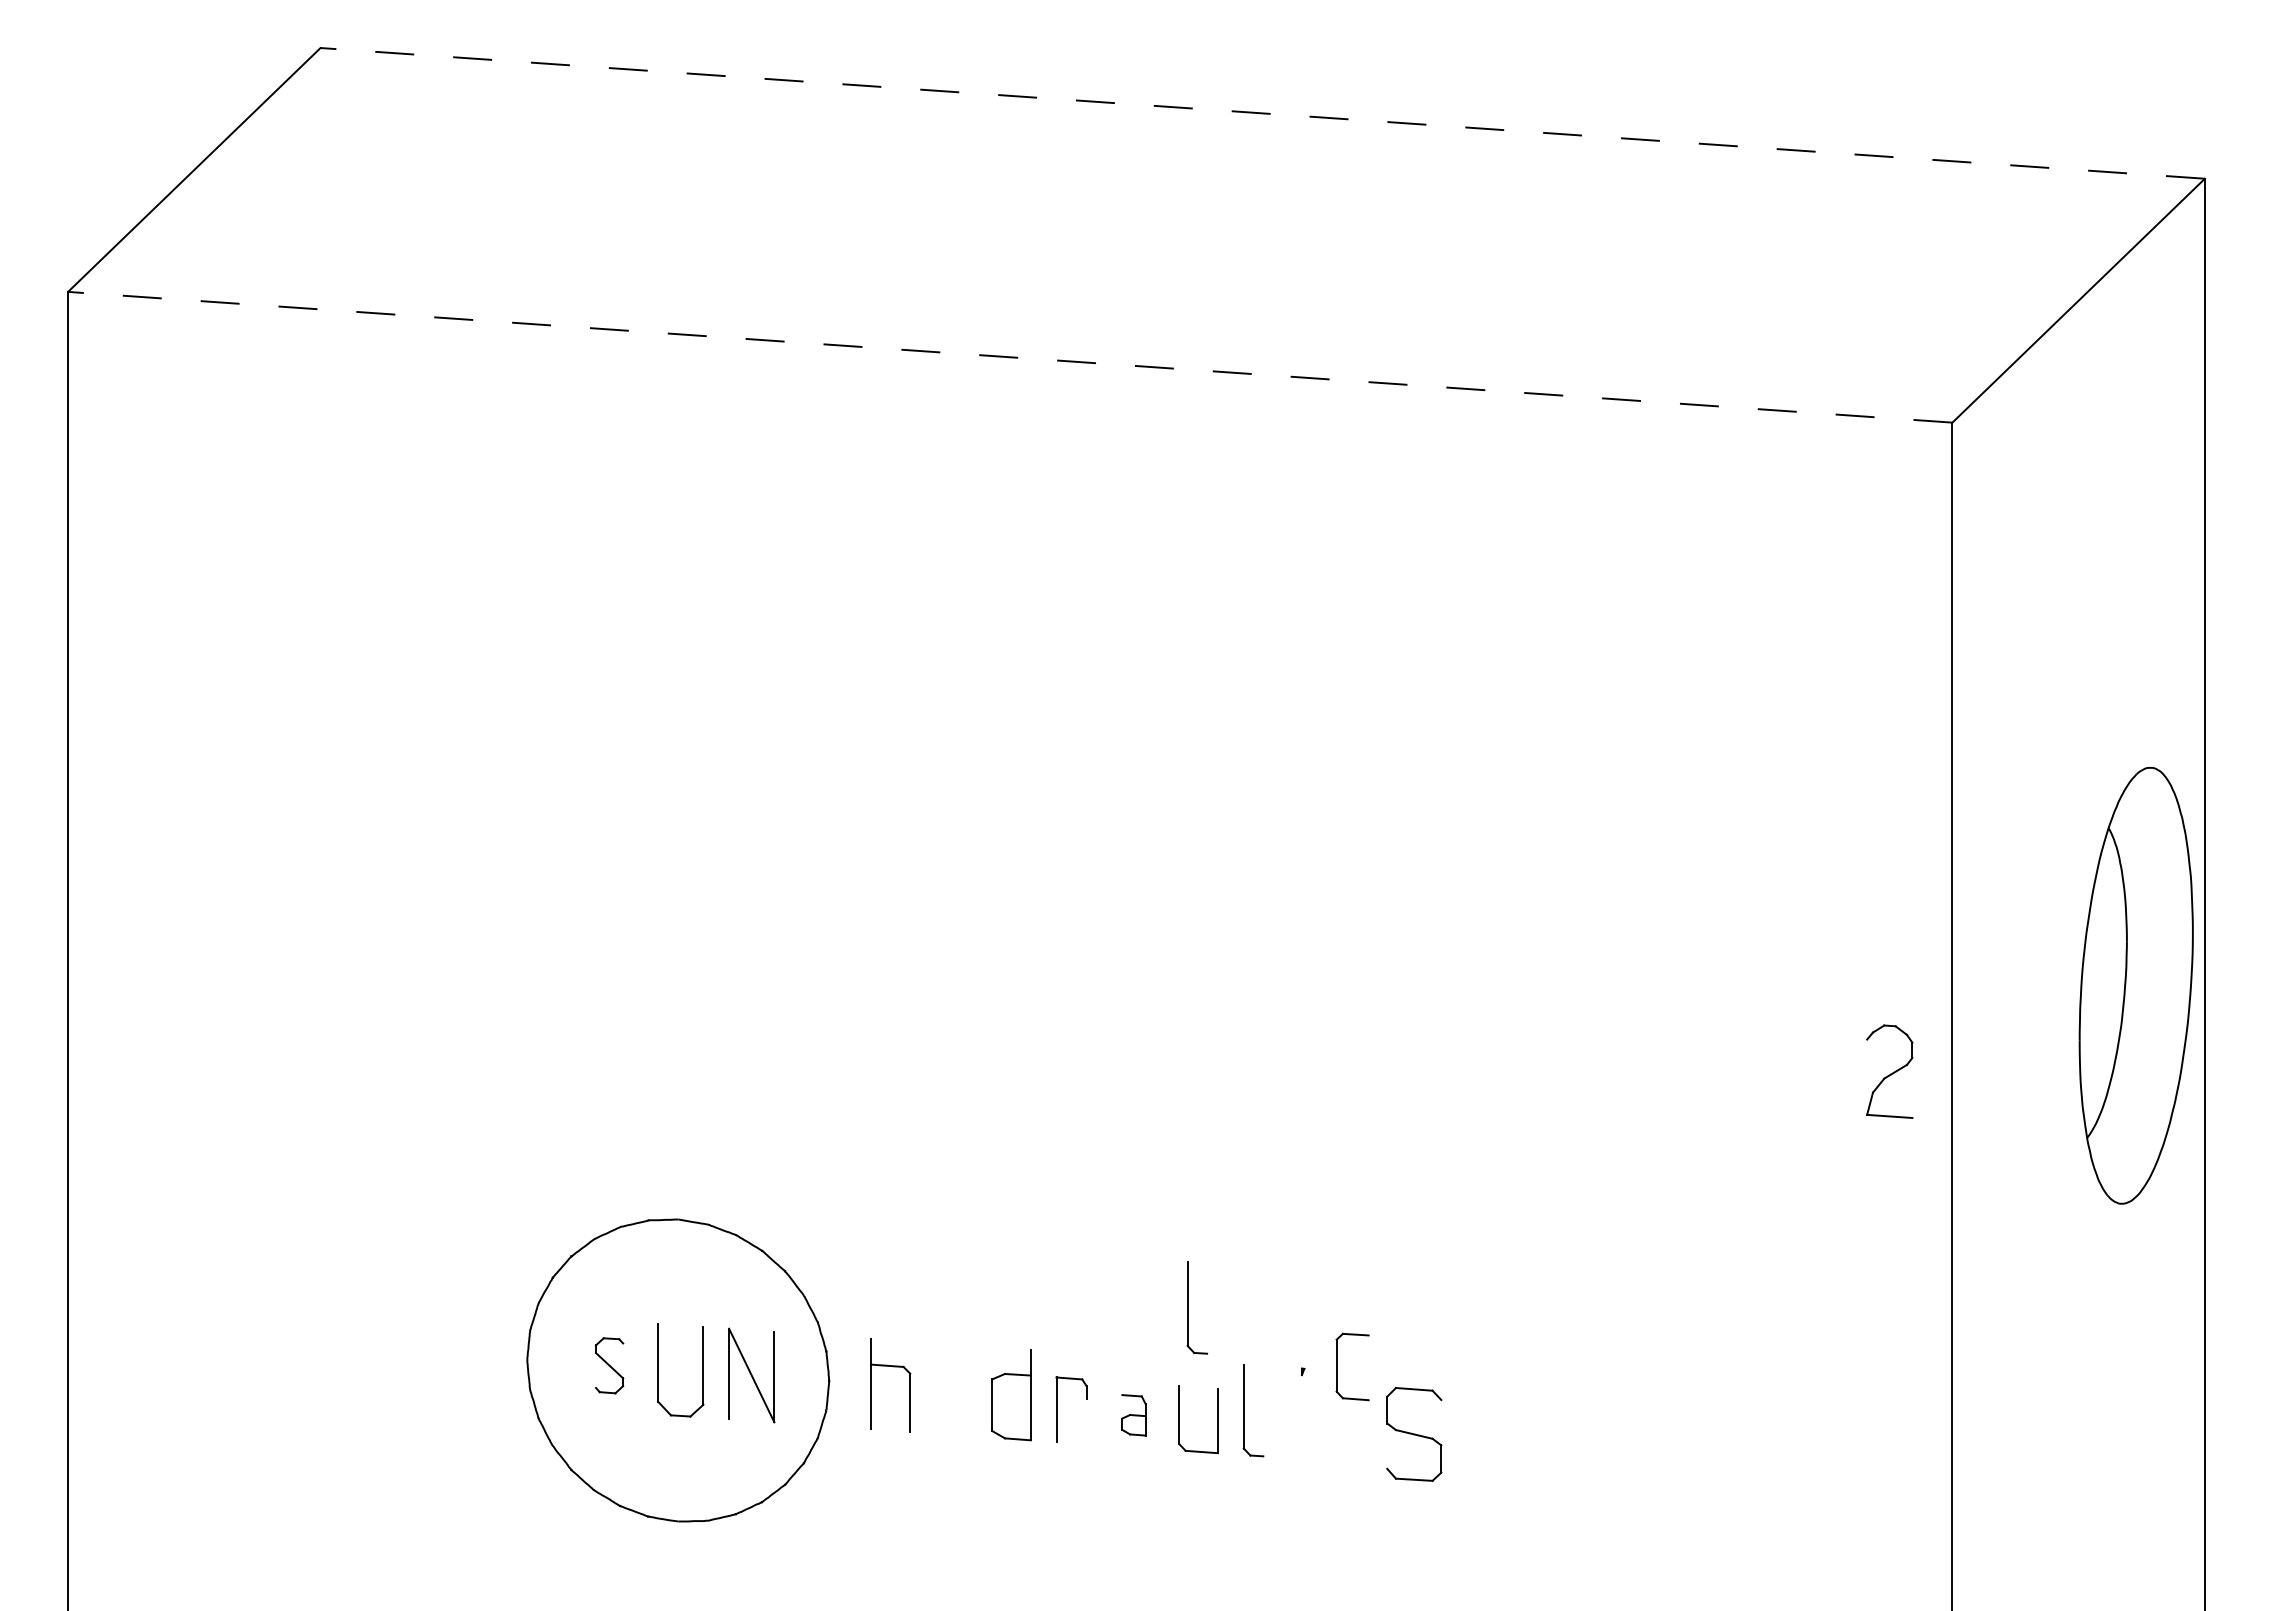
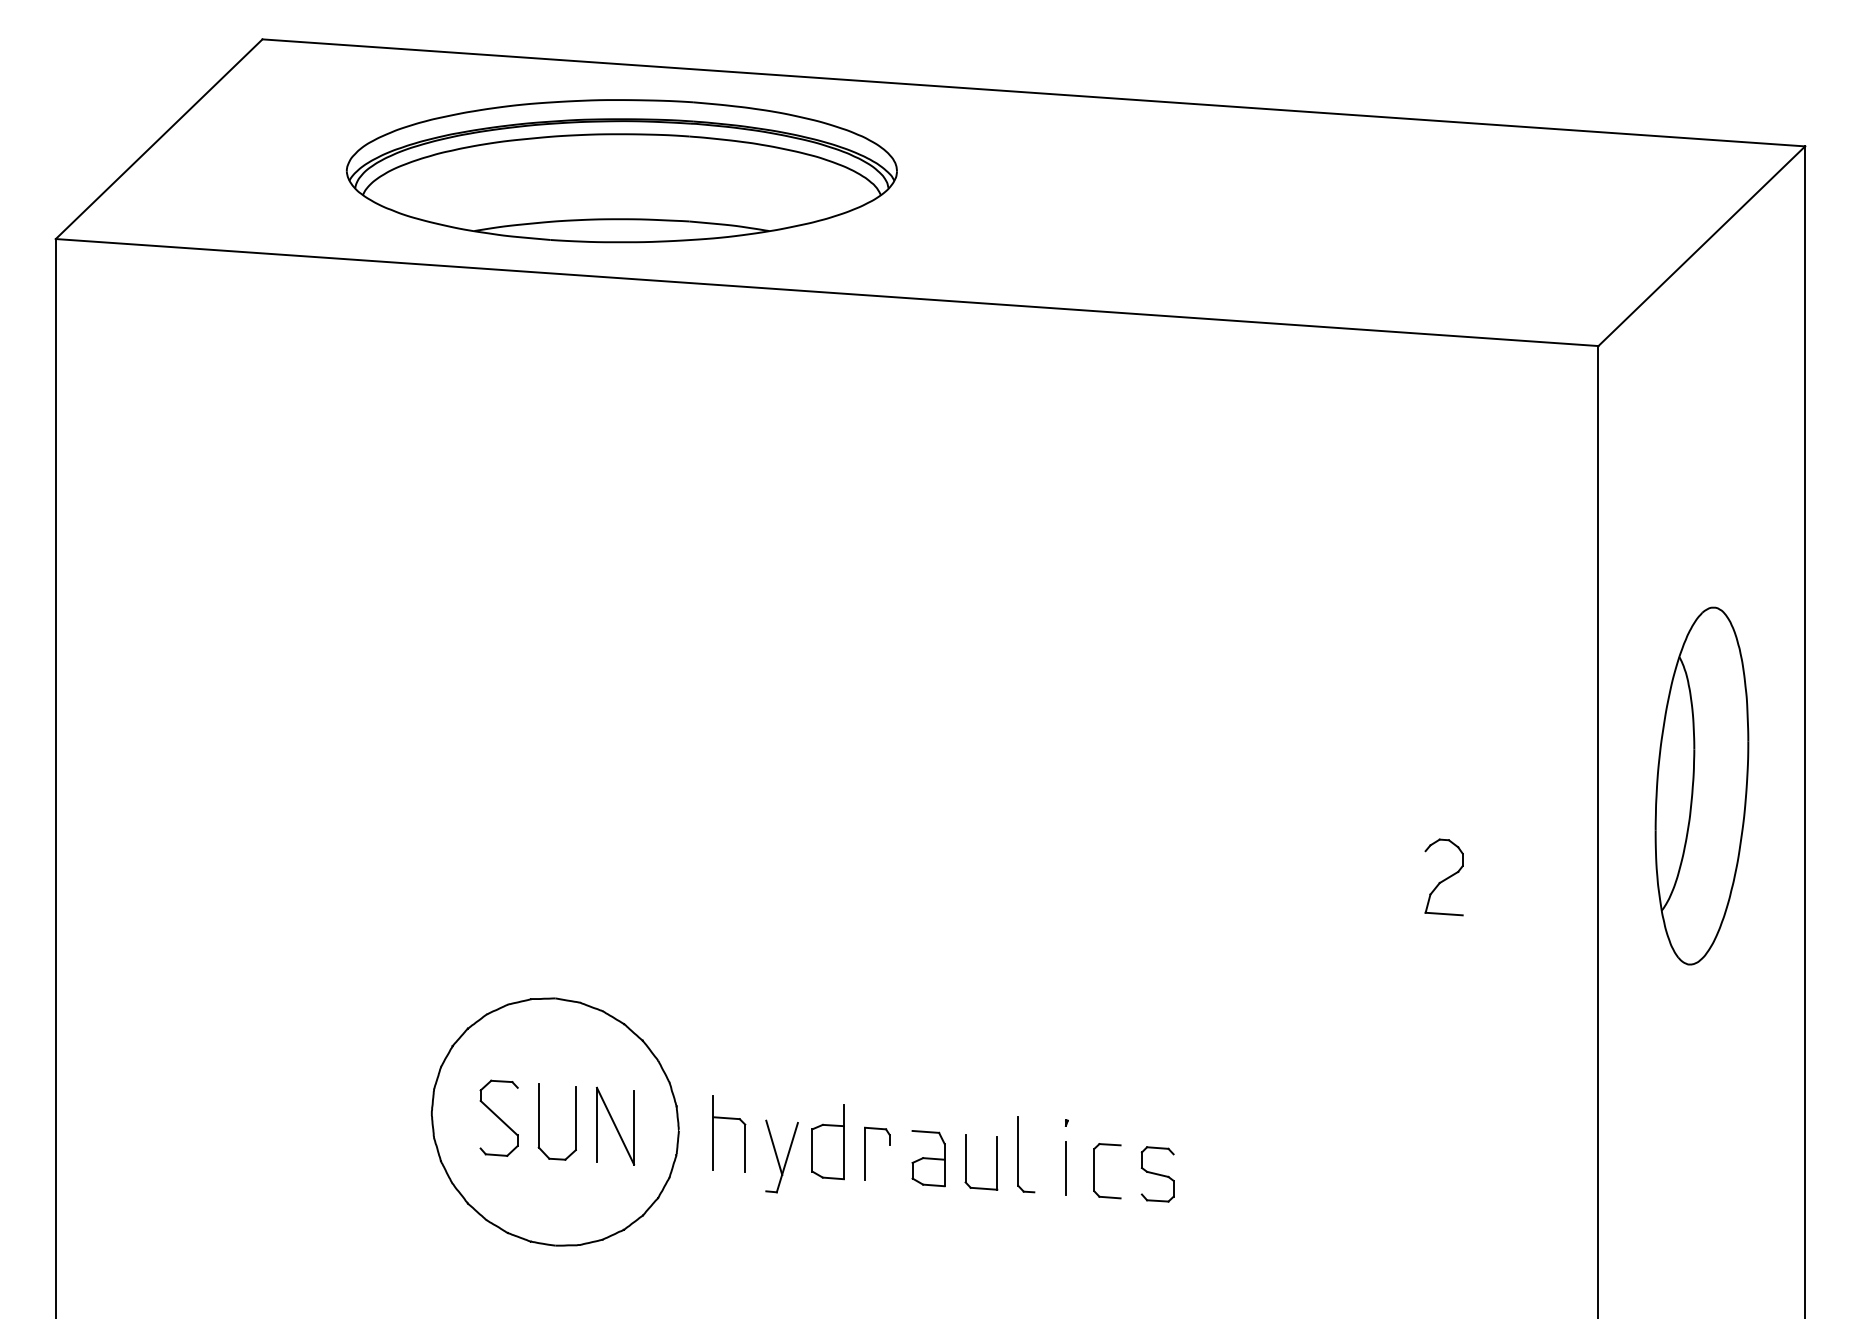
line: (1262, 112) -> (1033, 92), dashed -> solid
part: (759, 209) -> (621, 171), added
line: (1009, 357) -> (826, 292), dashed -> solid
part: (2135, 985) -> (1701, 785), moved
part: (1888, 1071) -> (1443, 877), moved
part: (1187, 1307) -> (972, 1070), removed
part: (608, 1364) -> (498, 1117), size x1.67
part: (1336, 1367) -> (1094, 1171), moved
part: (954, 1412) -> (781, 1156), added
part: (1134, 1415) -> (928, 1158), size x1.67
line: (1301, 1426) -> (1065, 1167), added
part: (1413, 1434) -> (1157, 1174), size x0.71

